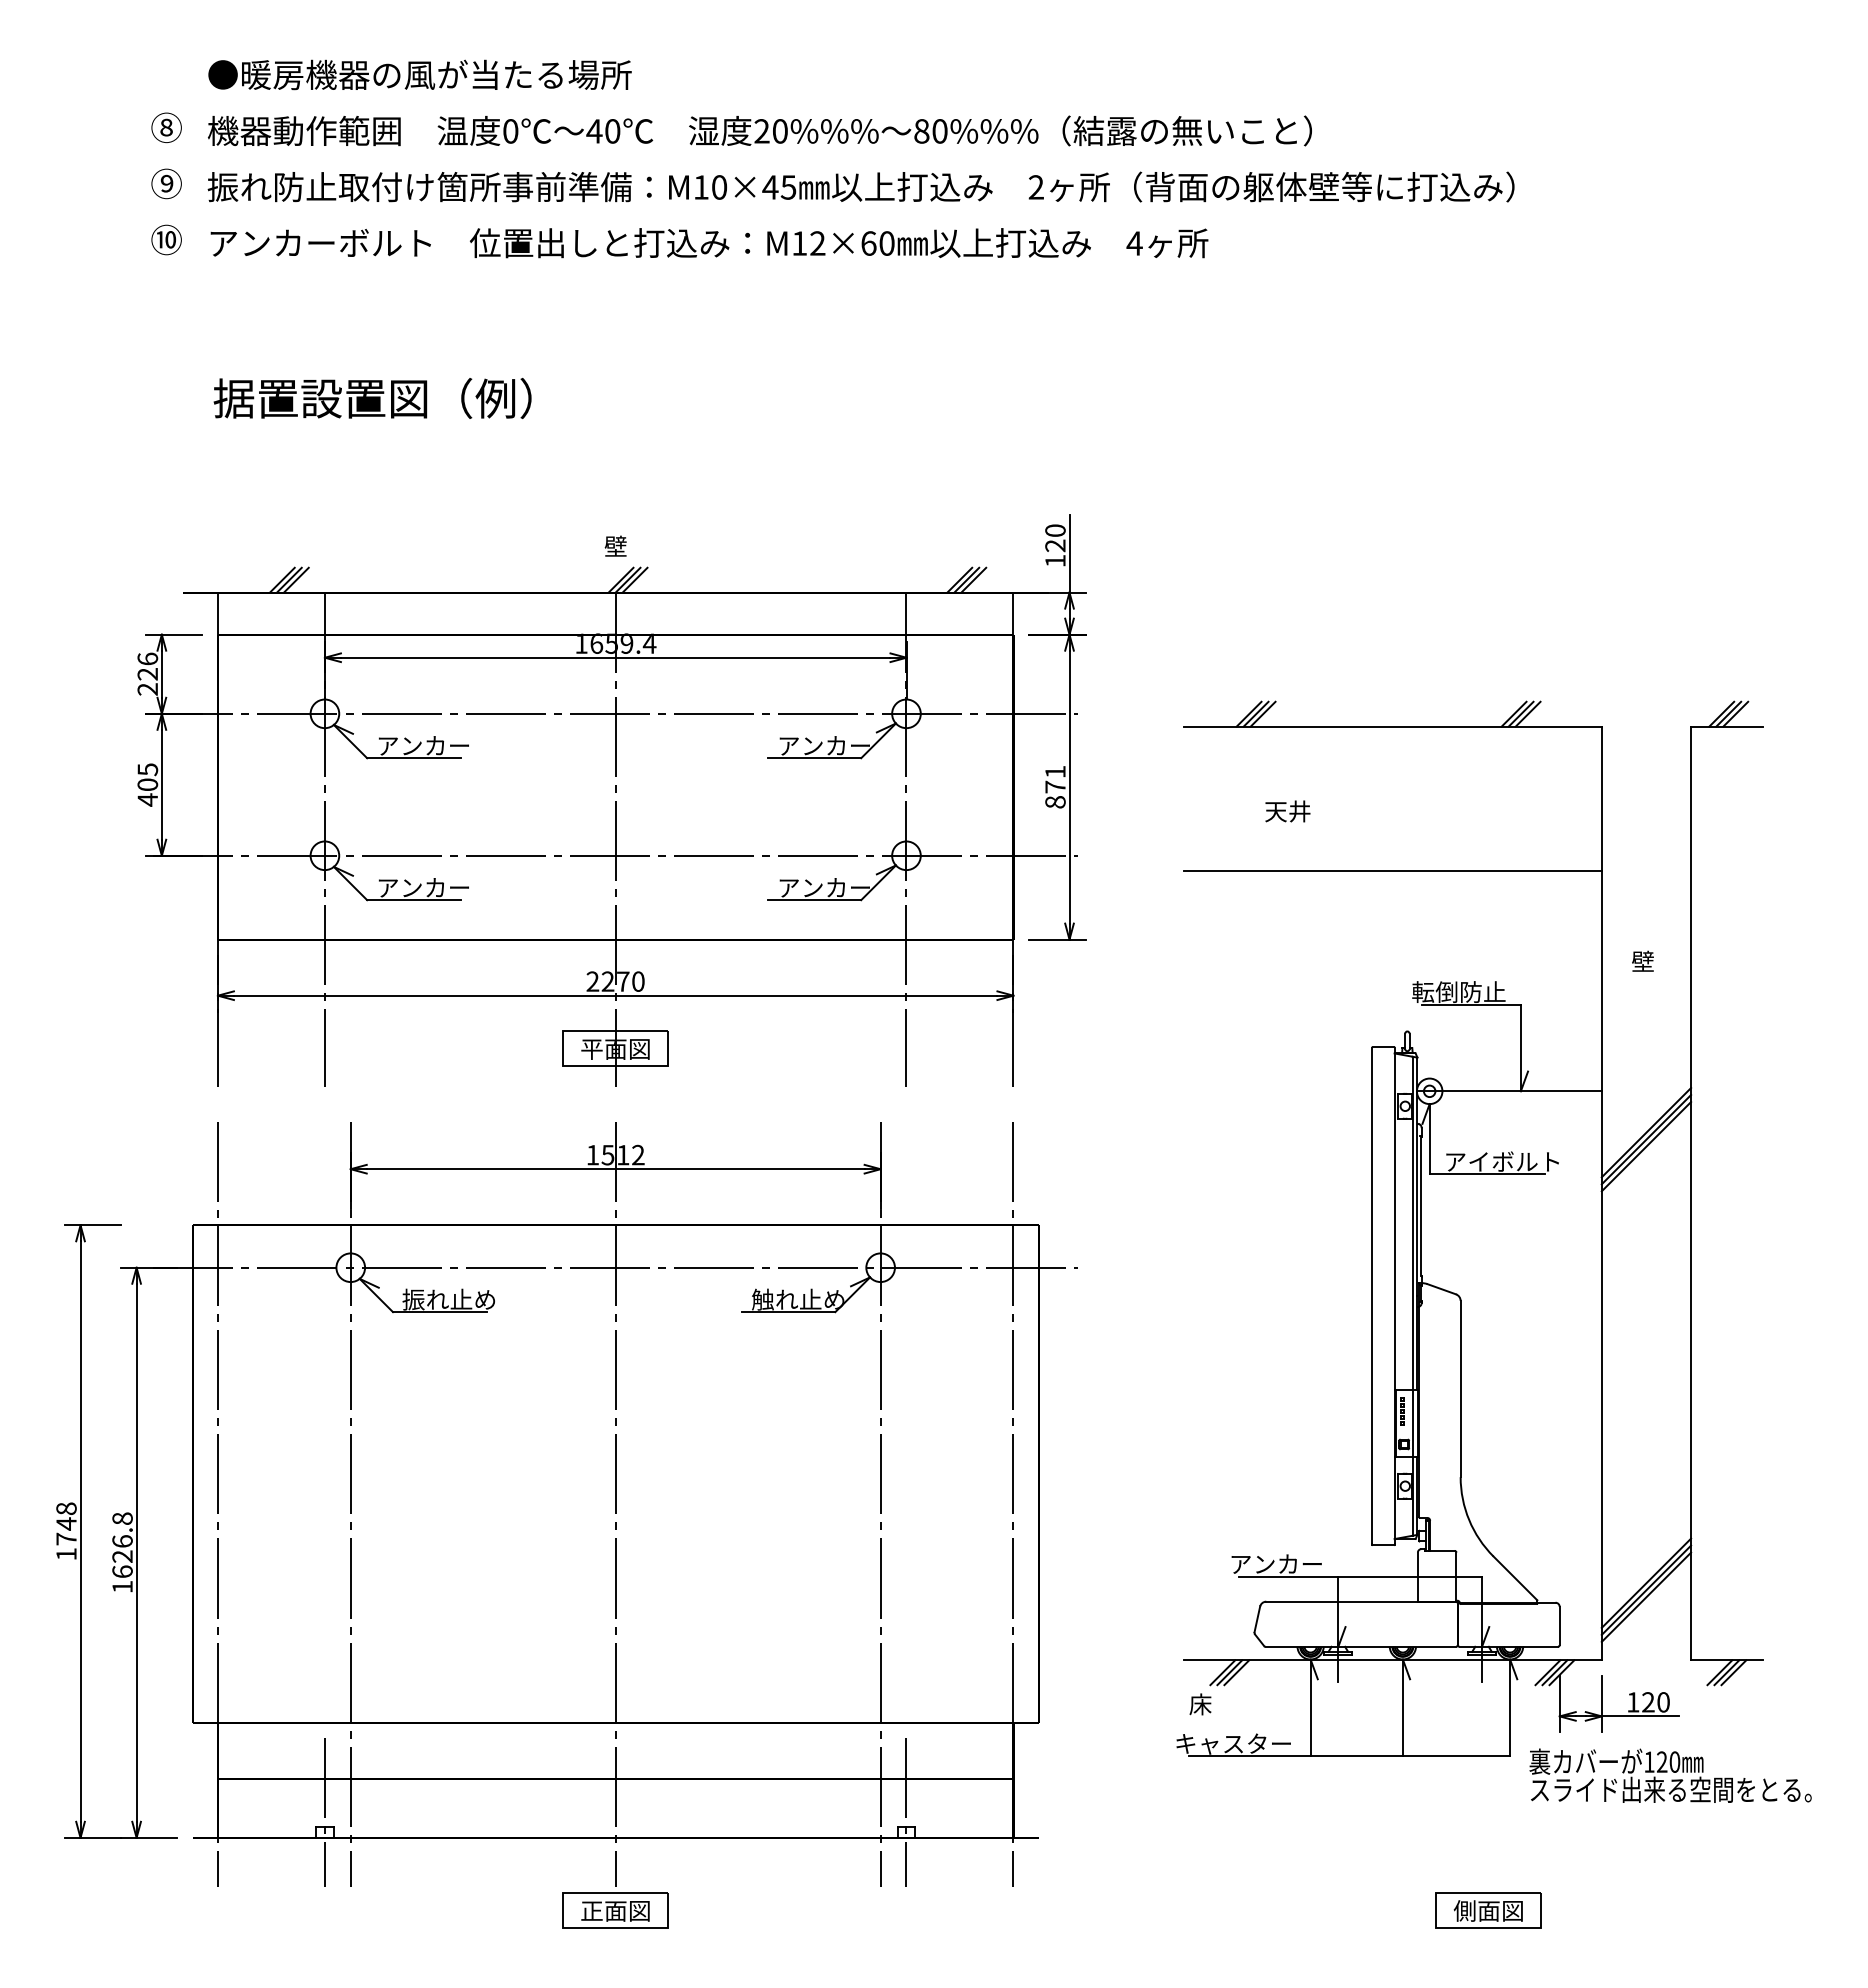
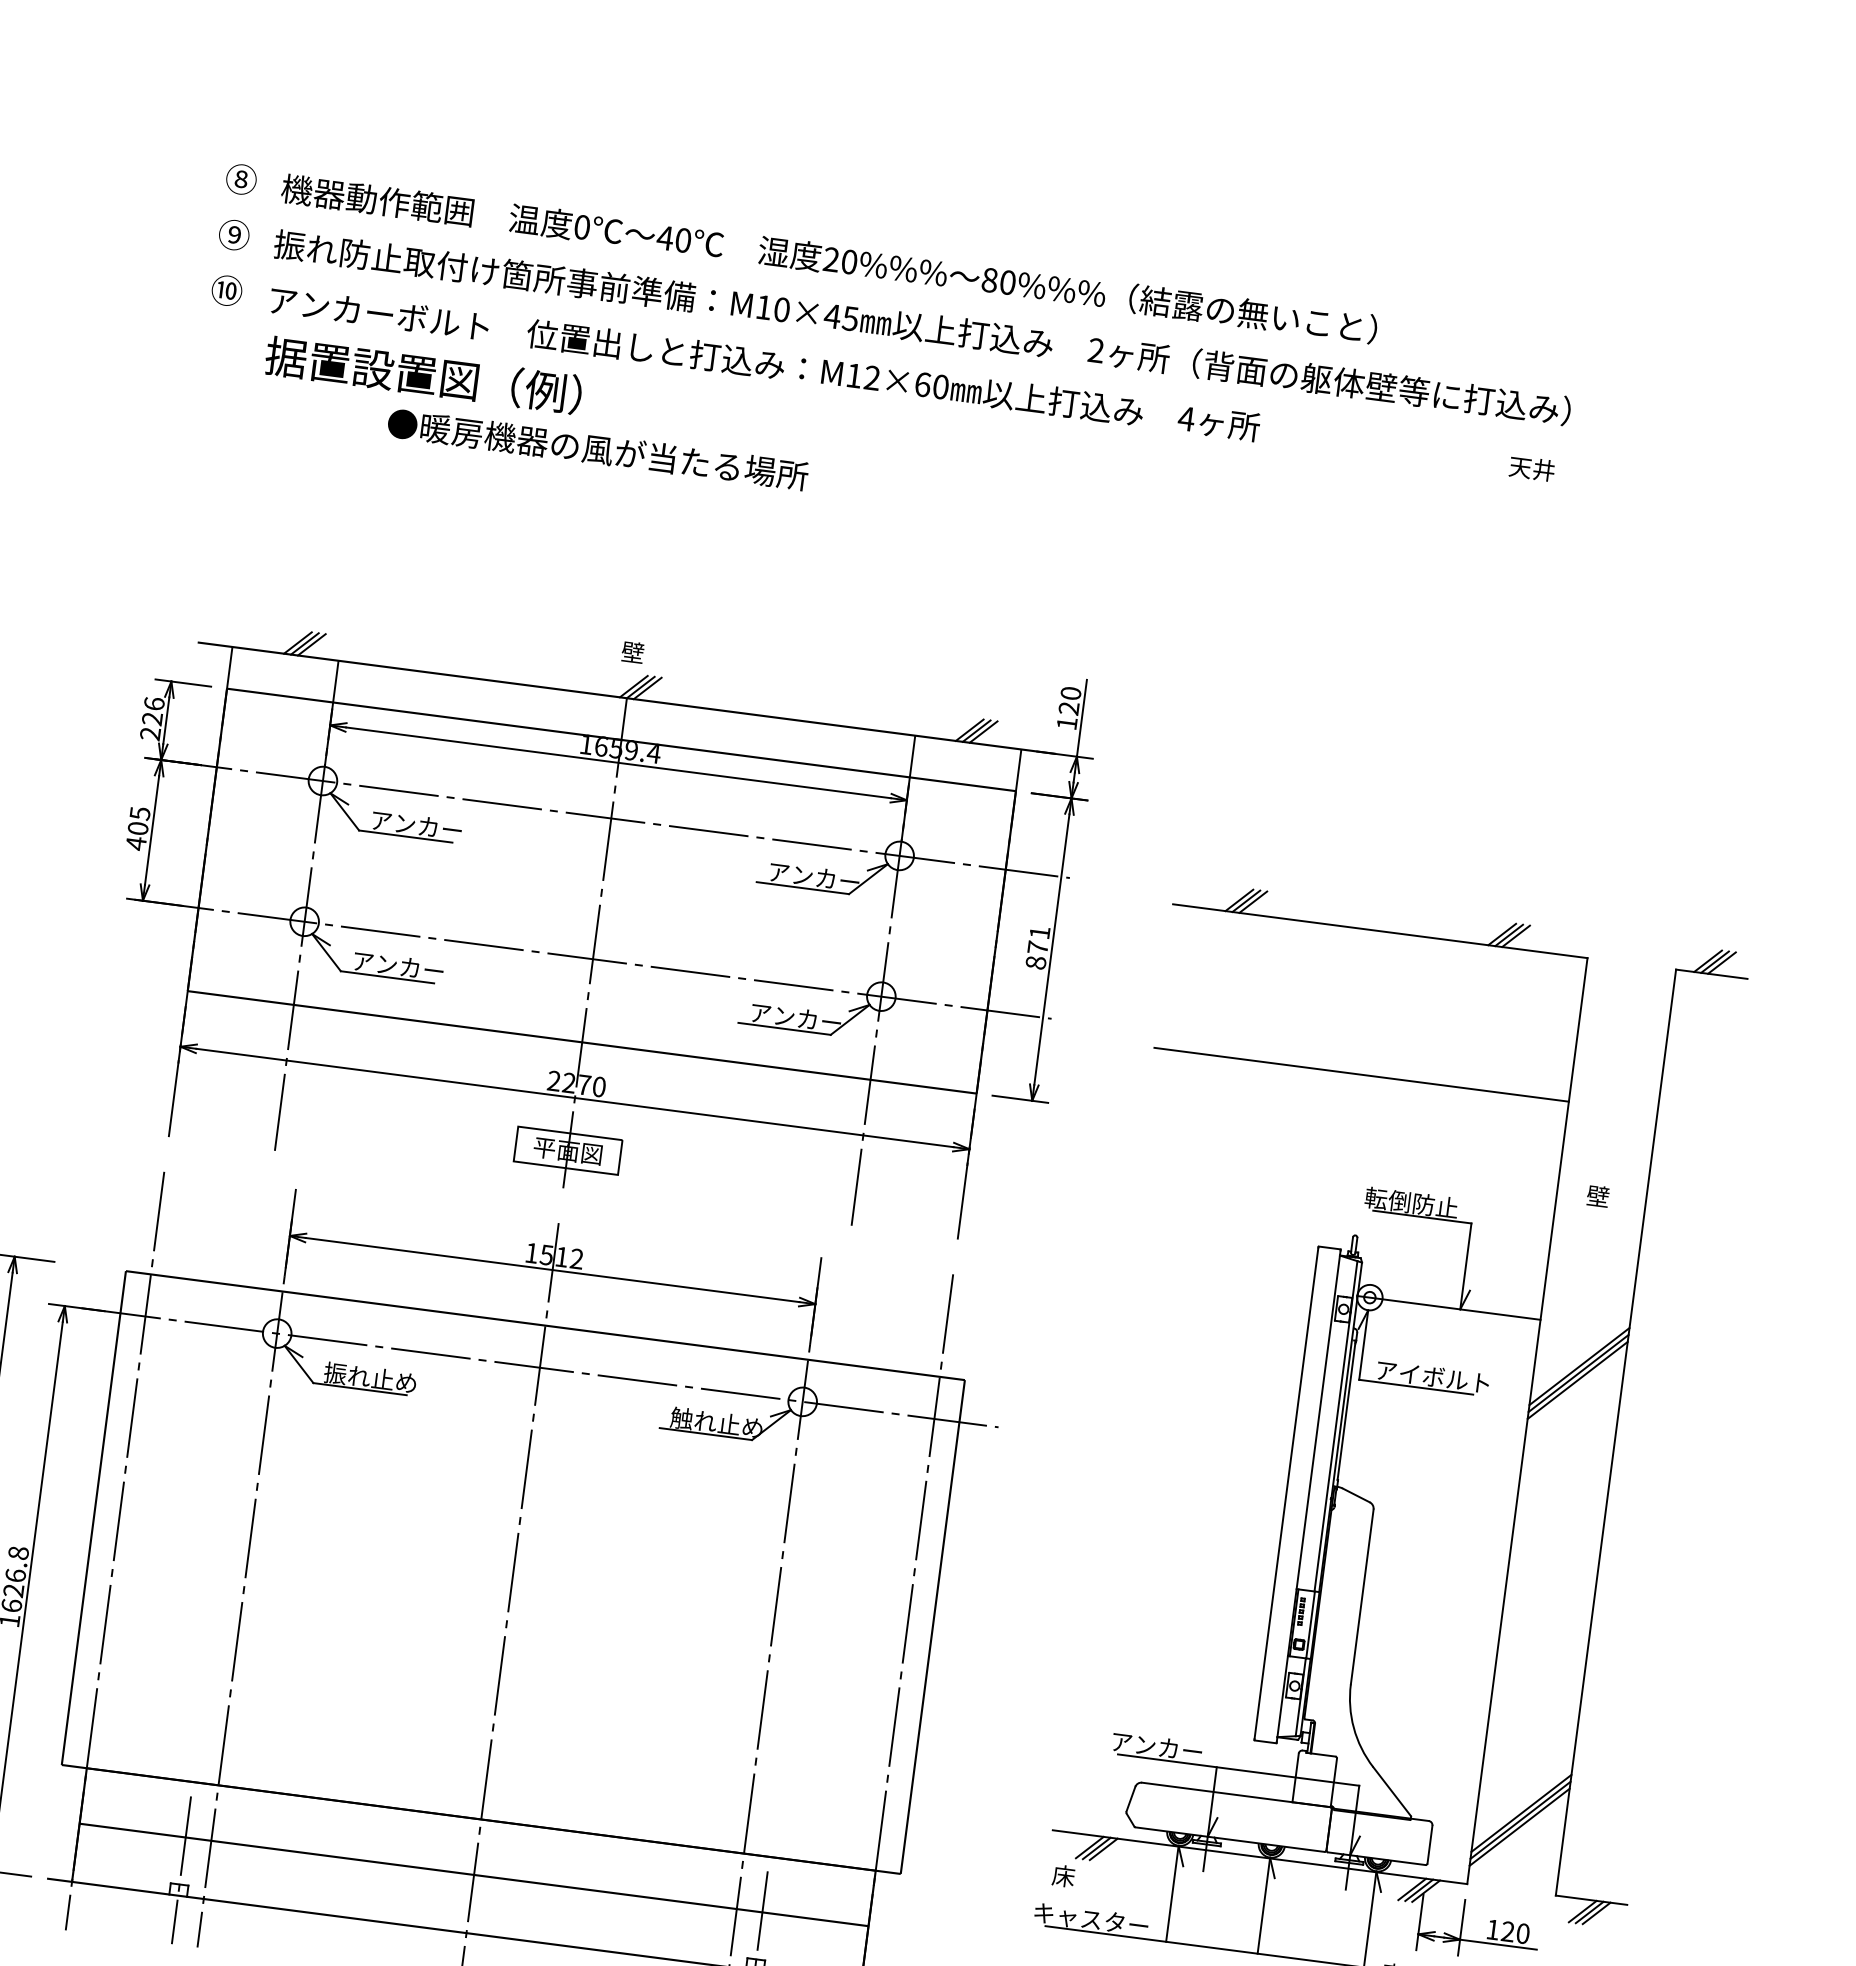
text: (419, 74) -> (597, 449), moved
text: (372, 398) -> (423, 375), moved
text: (1287, 811) -> (1531, 468), moved

